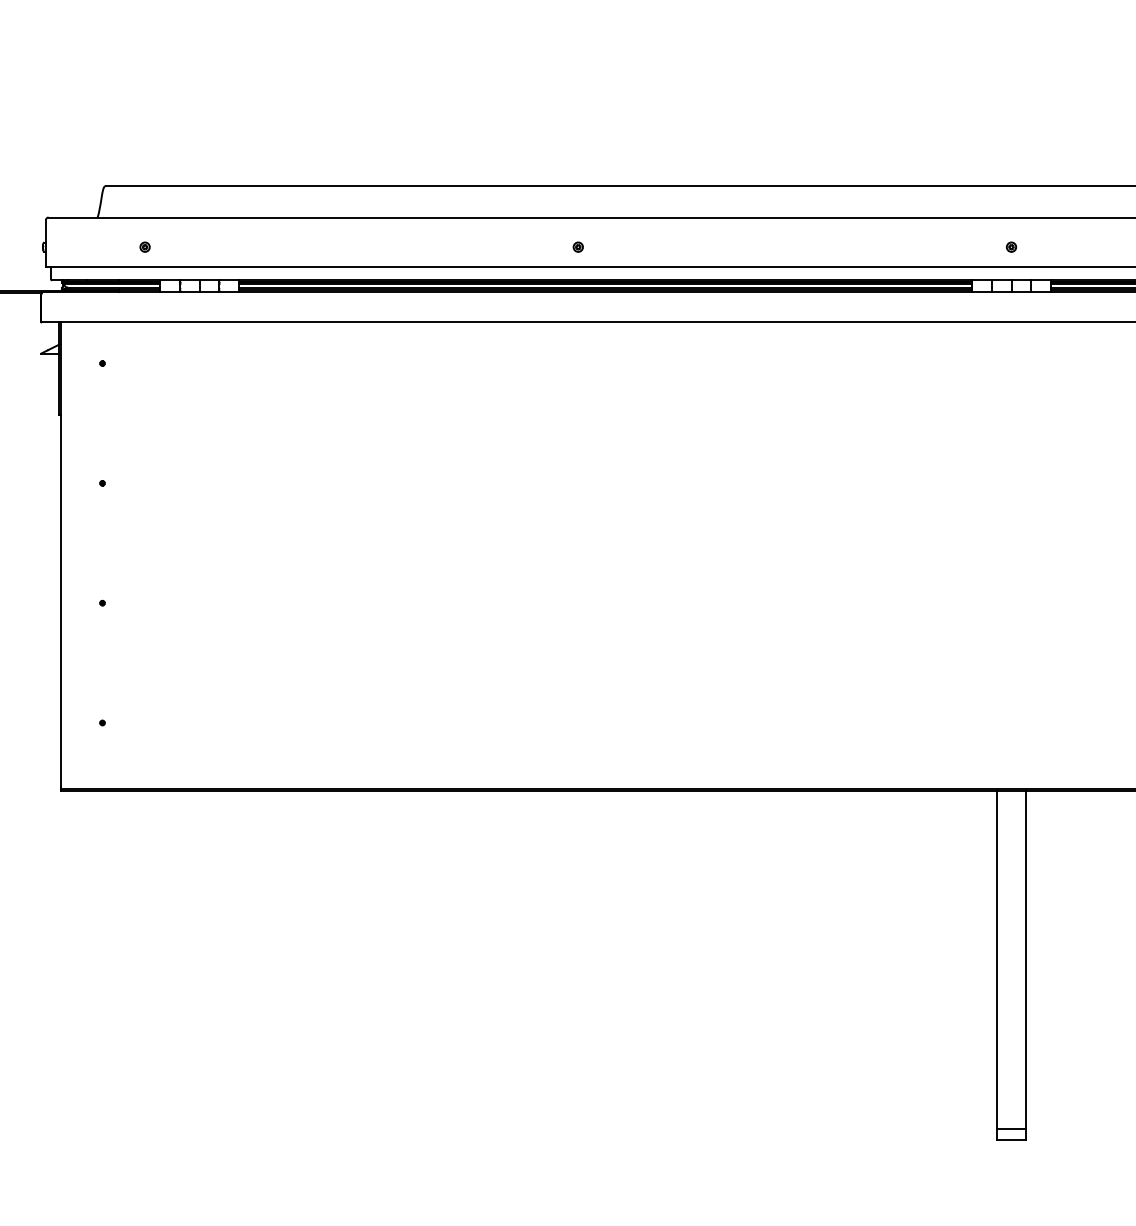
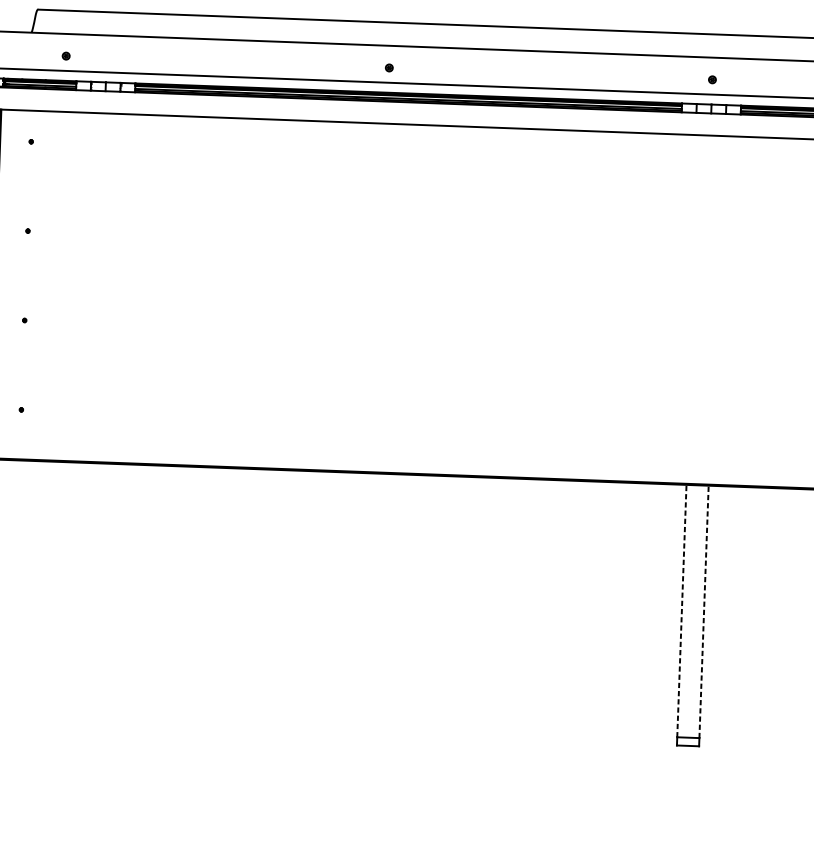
line: (996, 959) -> (681, 610), solid -> dashed
line: (1026, 959) -> (704, 611), solid -> dashed

